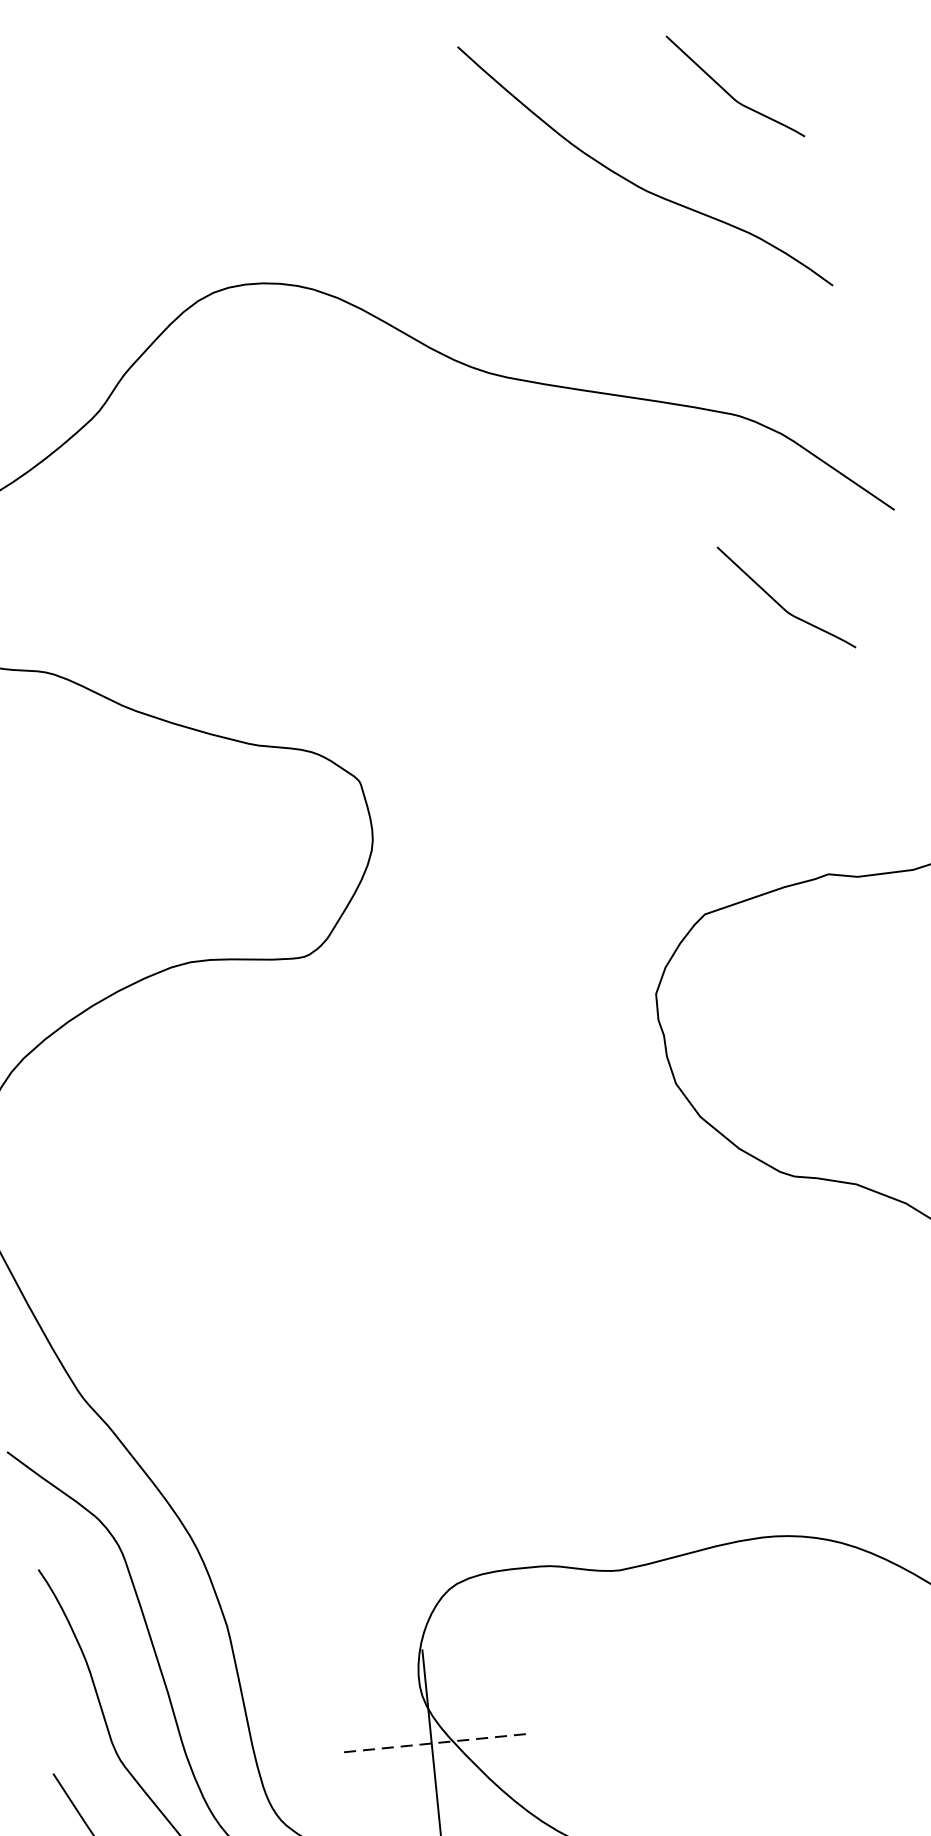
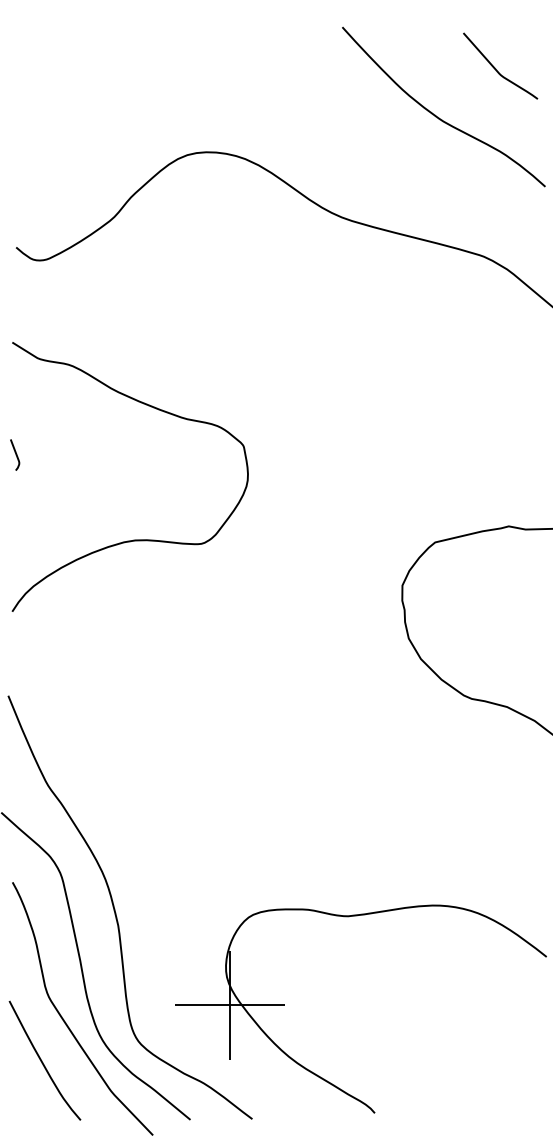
curve: (779, 602) -> (496, 366), removed
line: (431, 1743) -> (229, 1005), dashed -> solid

